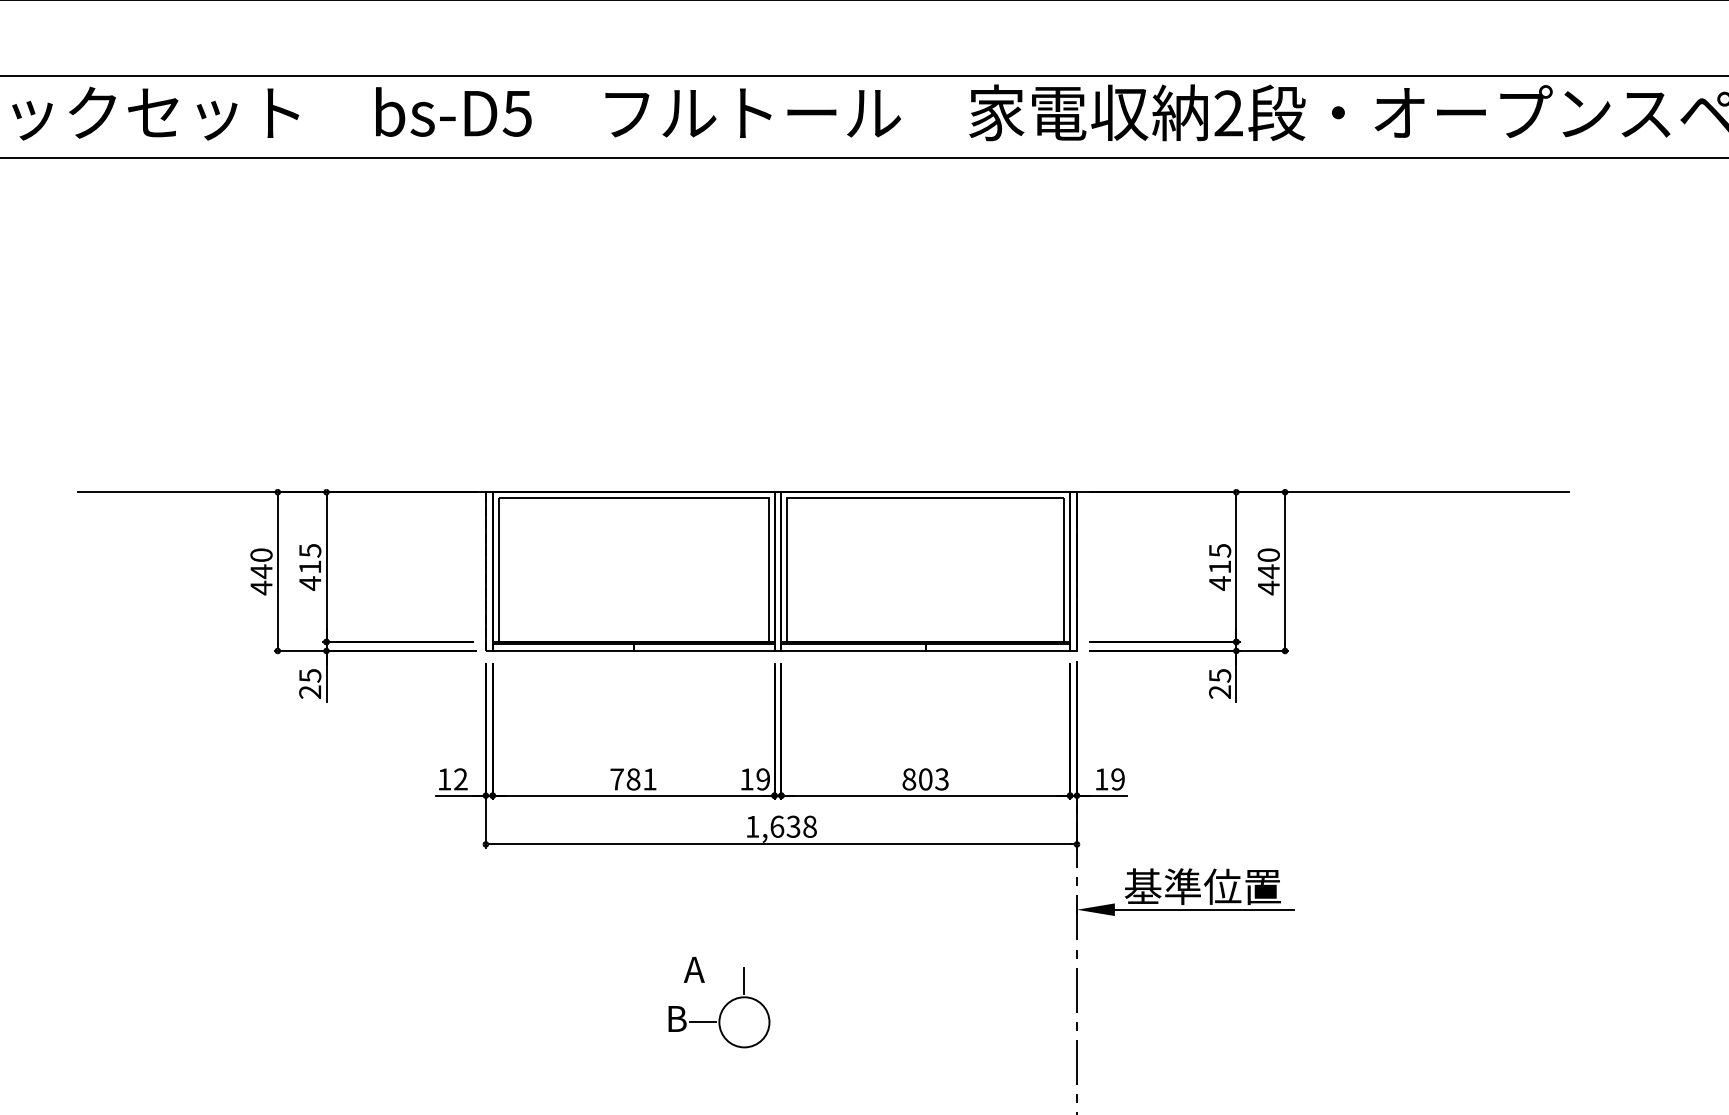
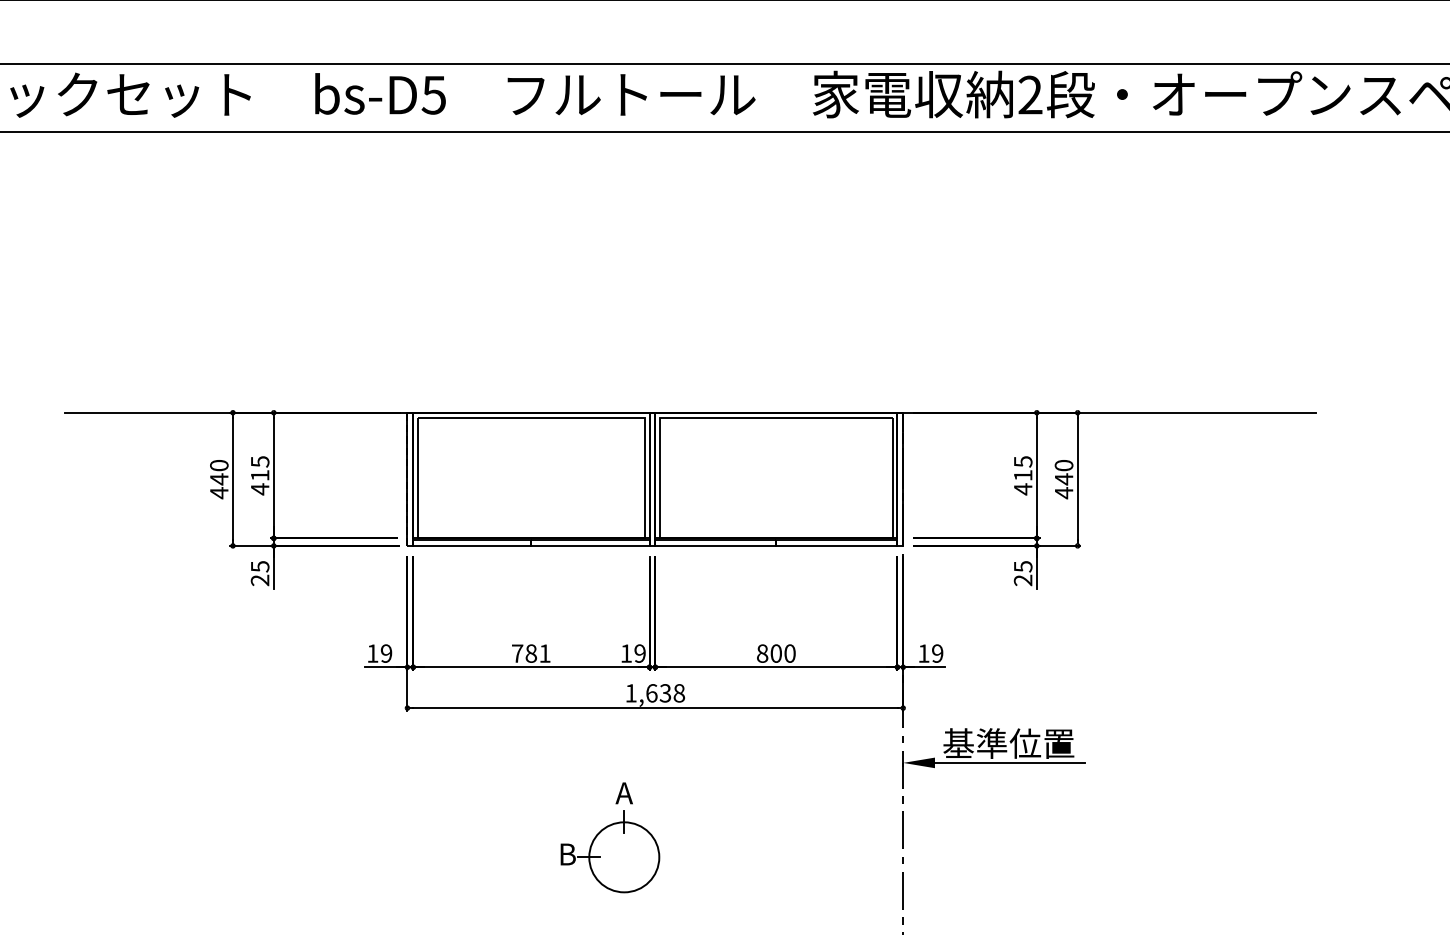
text: (460, 779) -> (386, 653), 12 -> 19
text: (941, 779) -> (789, 653), 803 -> 800
text: (693, 970) -> (623, 793), moved
circle: (744, 1022) -> (624, 857), size x1.67

